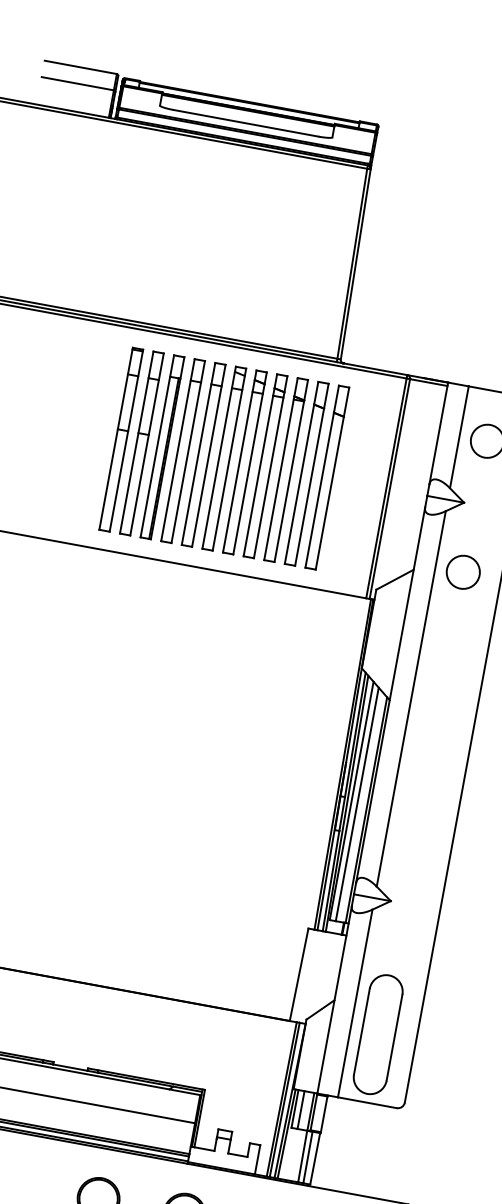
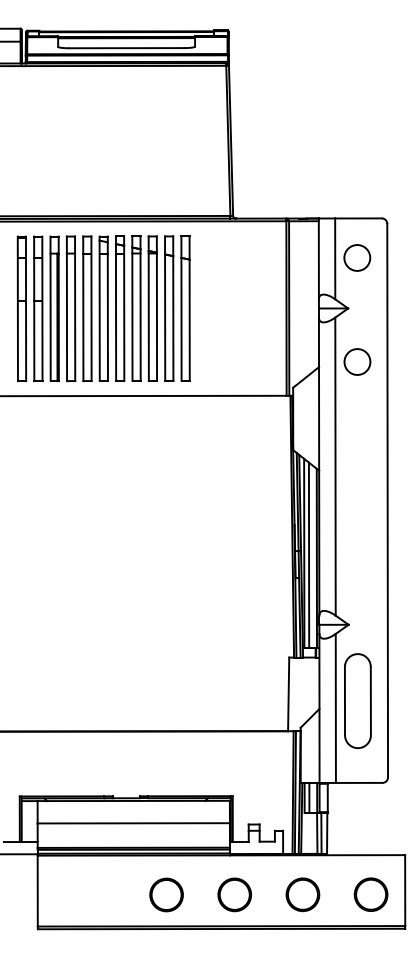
part: (224, 458) -> (103, 308), moved
part: (377, 1033) -> (357, 700), moved

